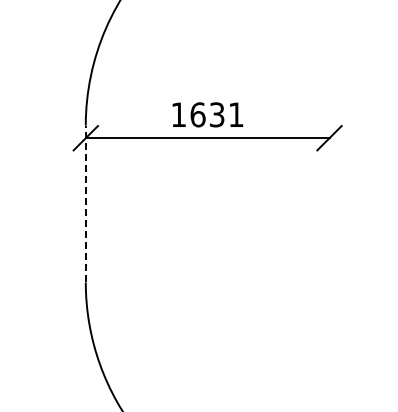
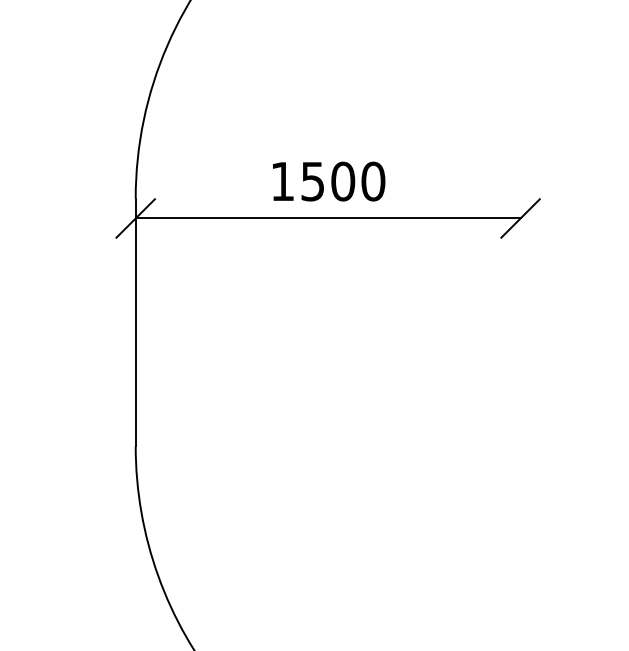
text: (216, 114) -> (342, 180), 1631 -> 1500
line: (85, 203) -> (135, 321), dashed -> solid

